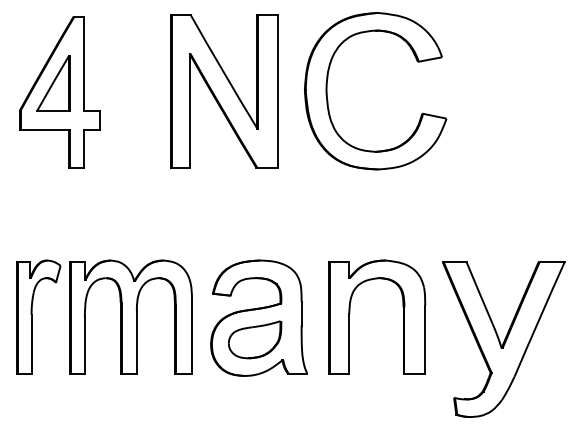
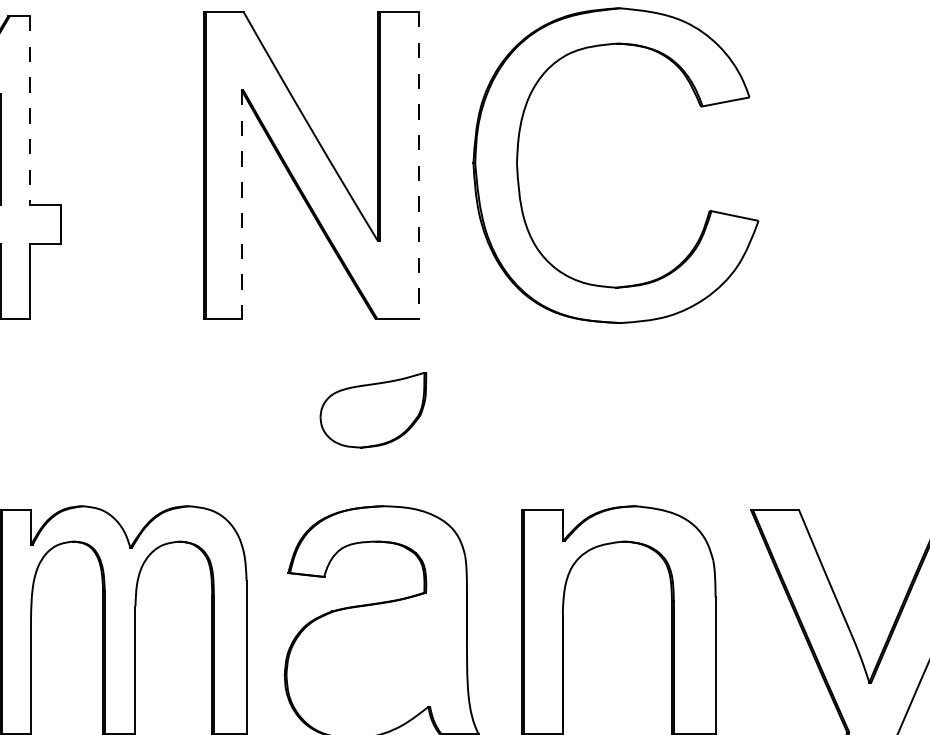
line: (84, 63) -> (30, 109), solid -> dashed
line: (278, 91) -> (420, 166), solid -> dashed
line: (189, 110) -> (241, 204), solid -> dashed
part: (255, 339) -> (374, 409), moved

